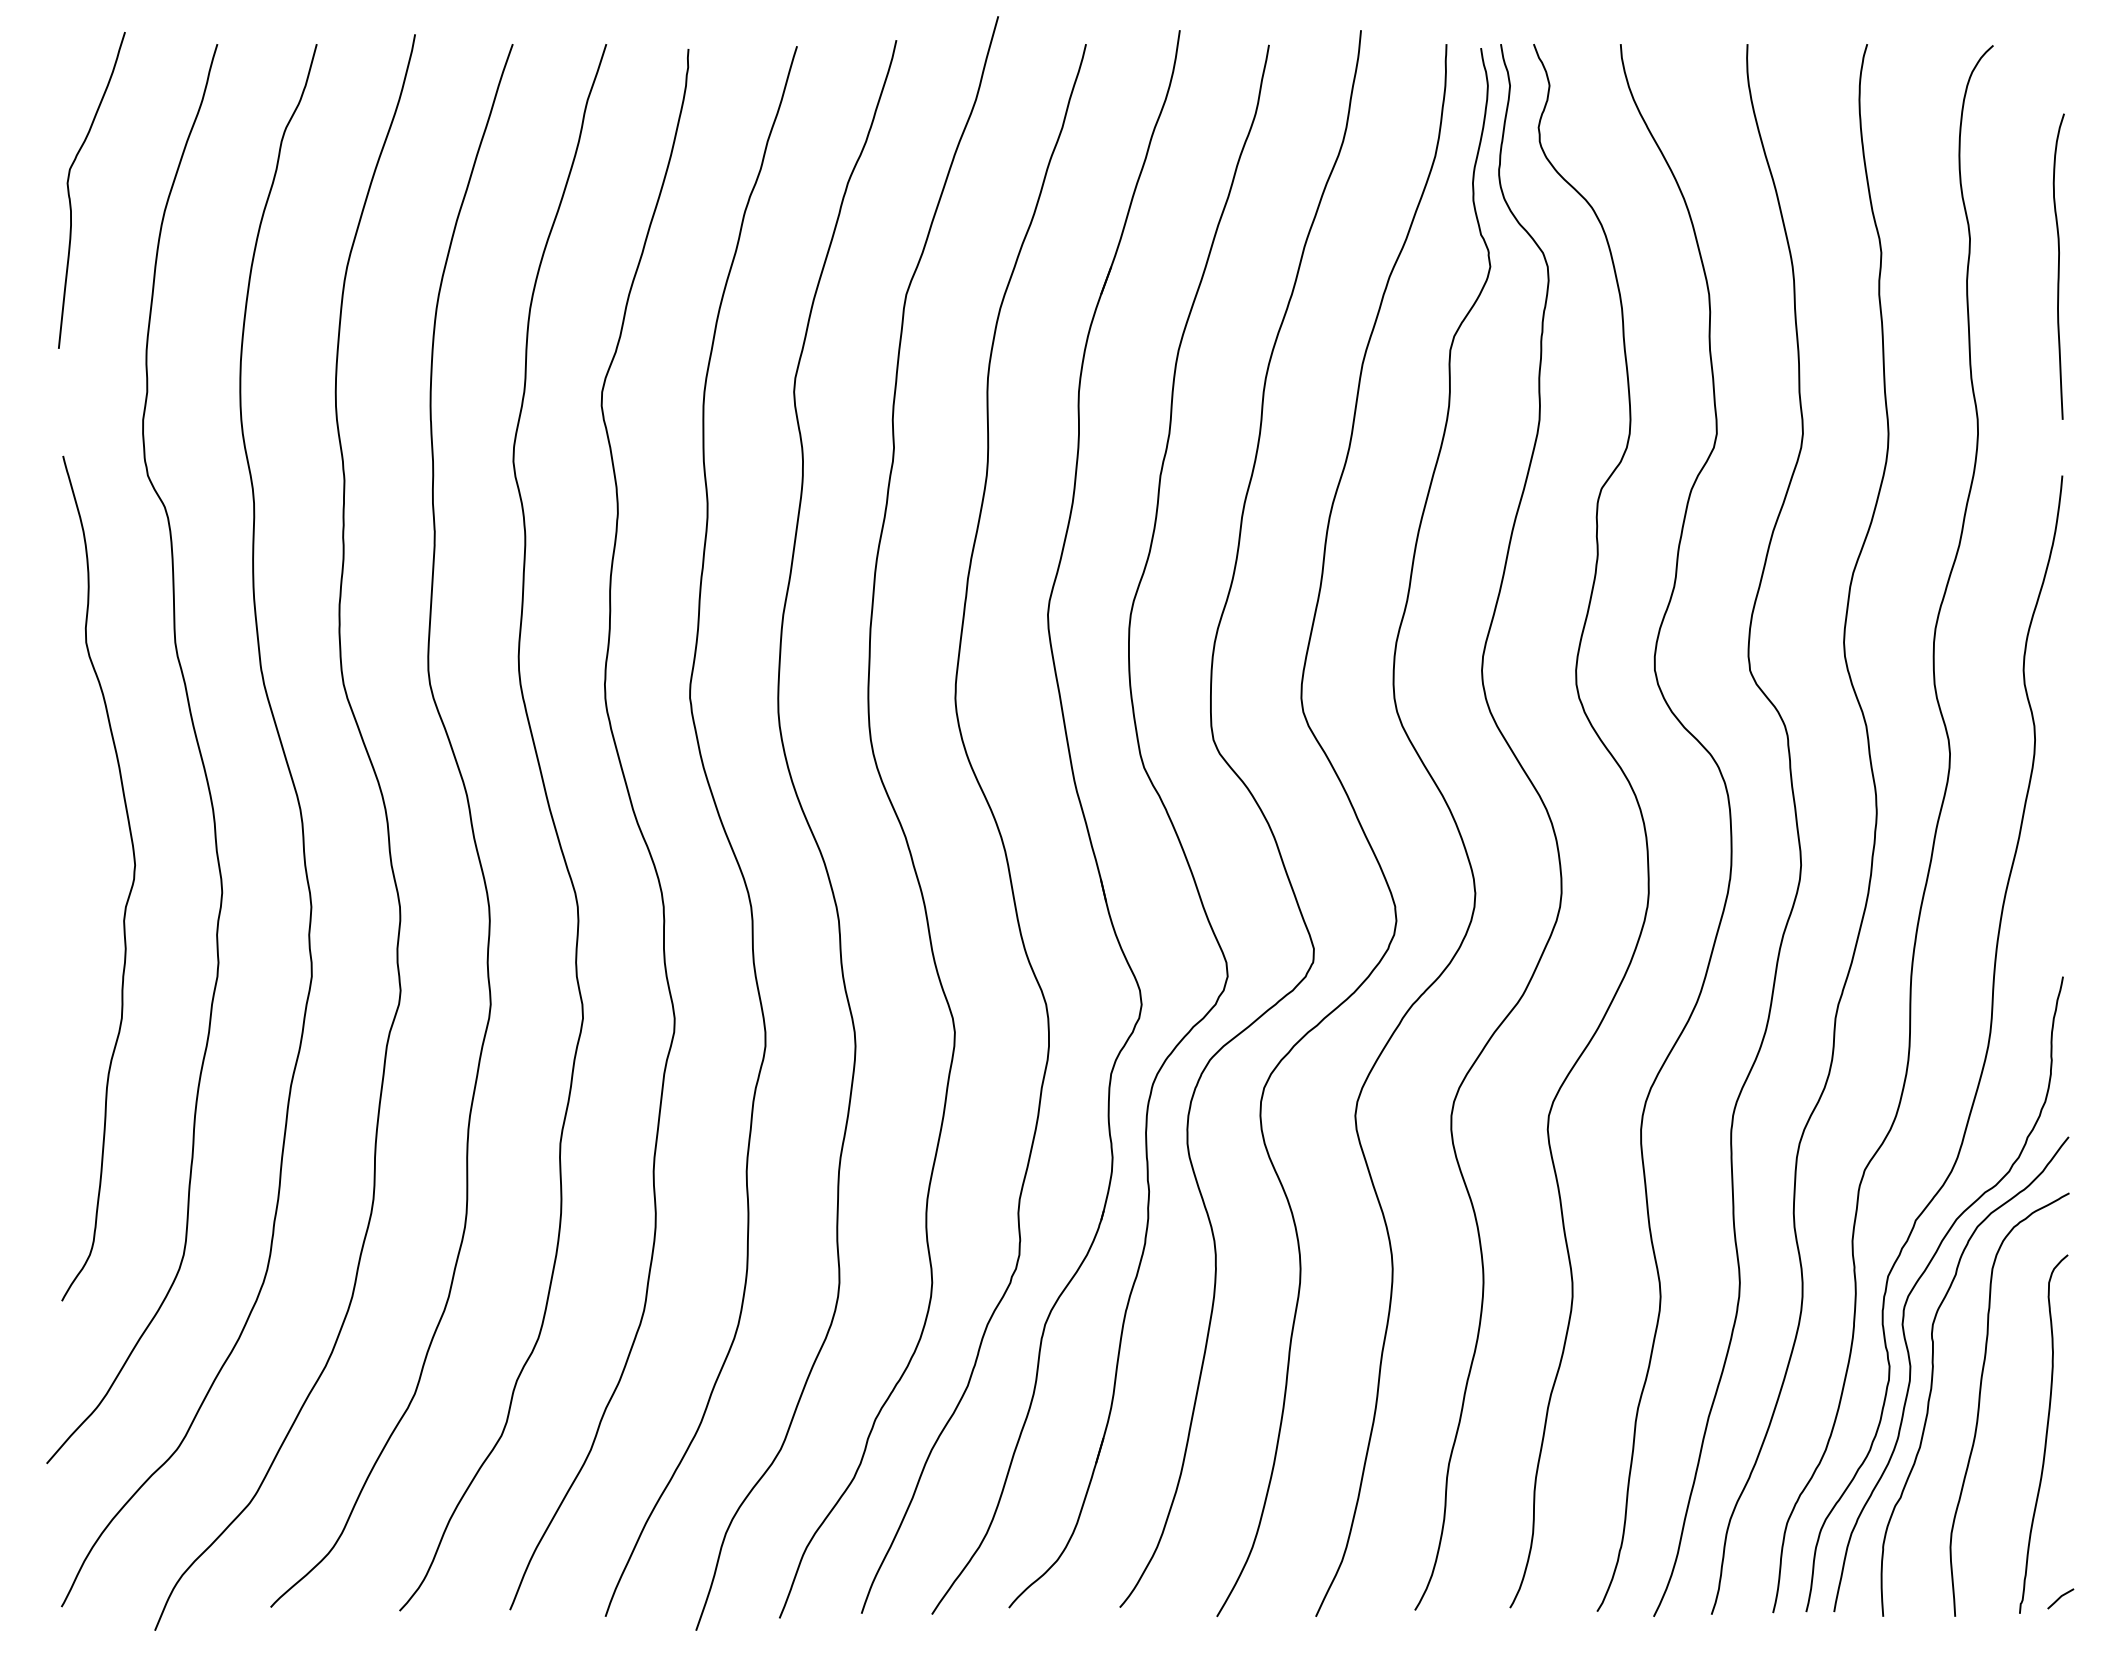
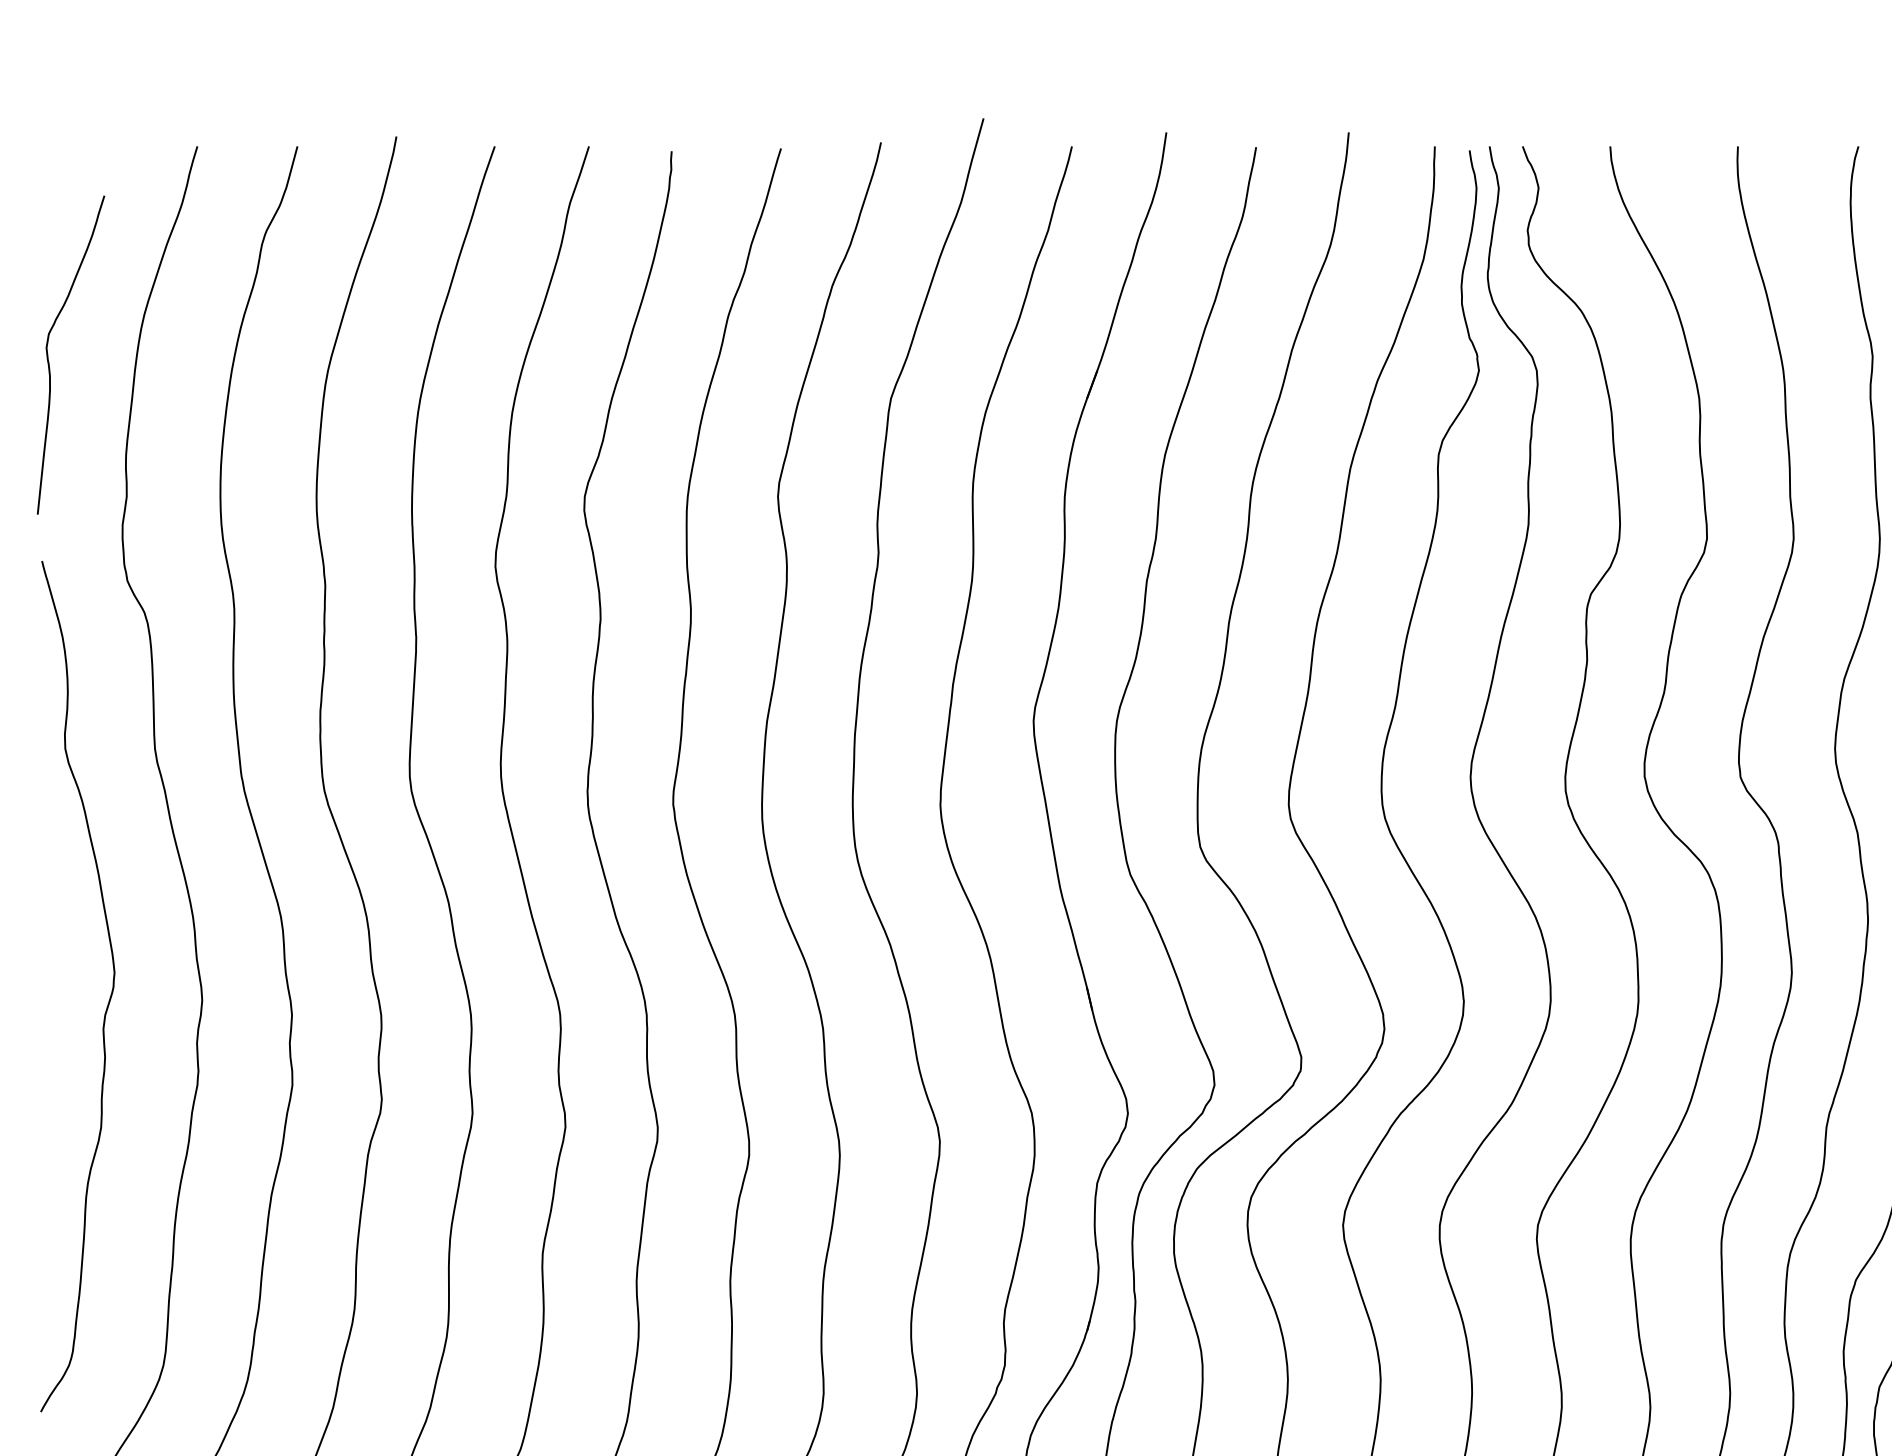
curve: (69, 190) -> (48, 355), moved

